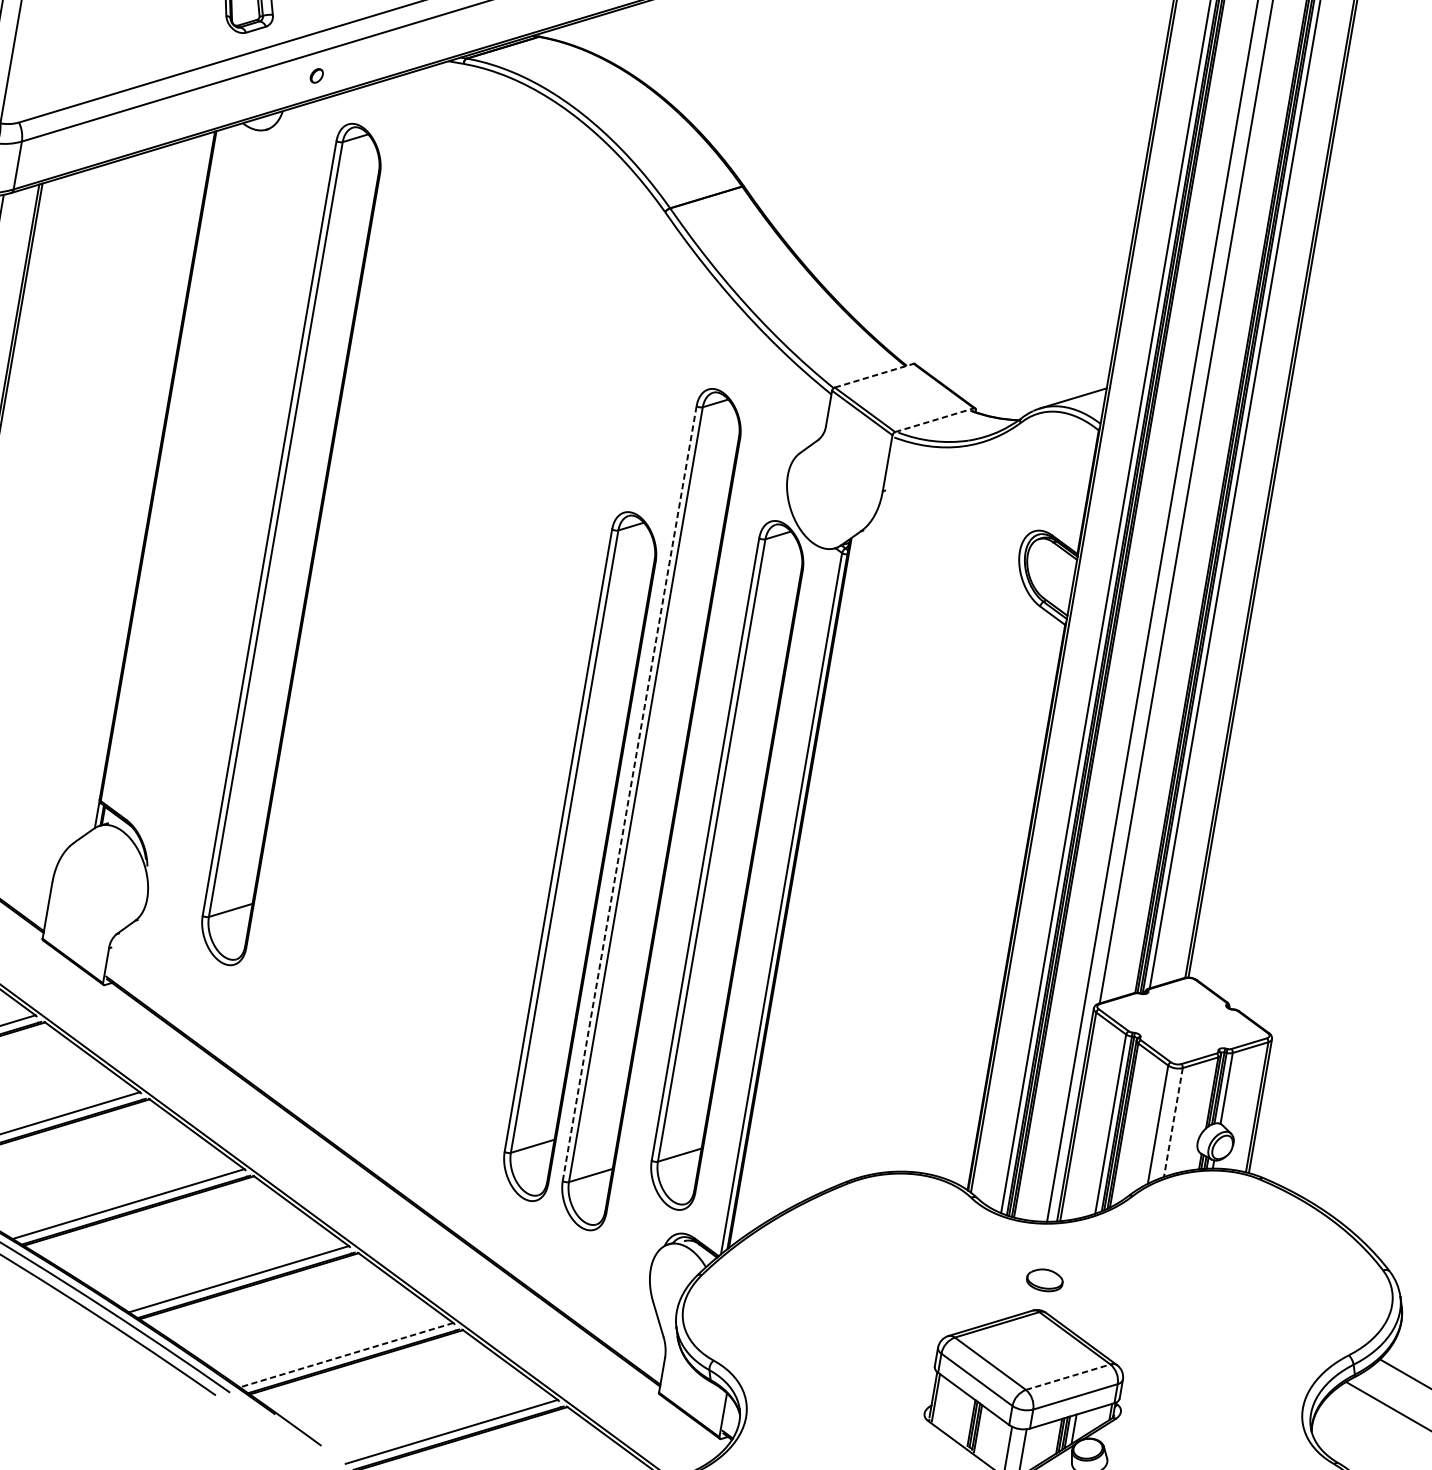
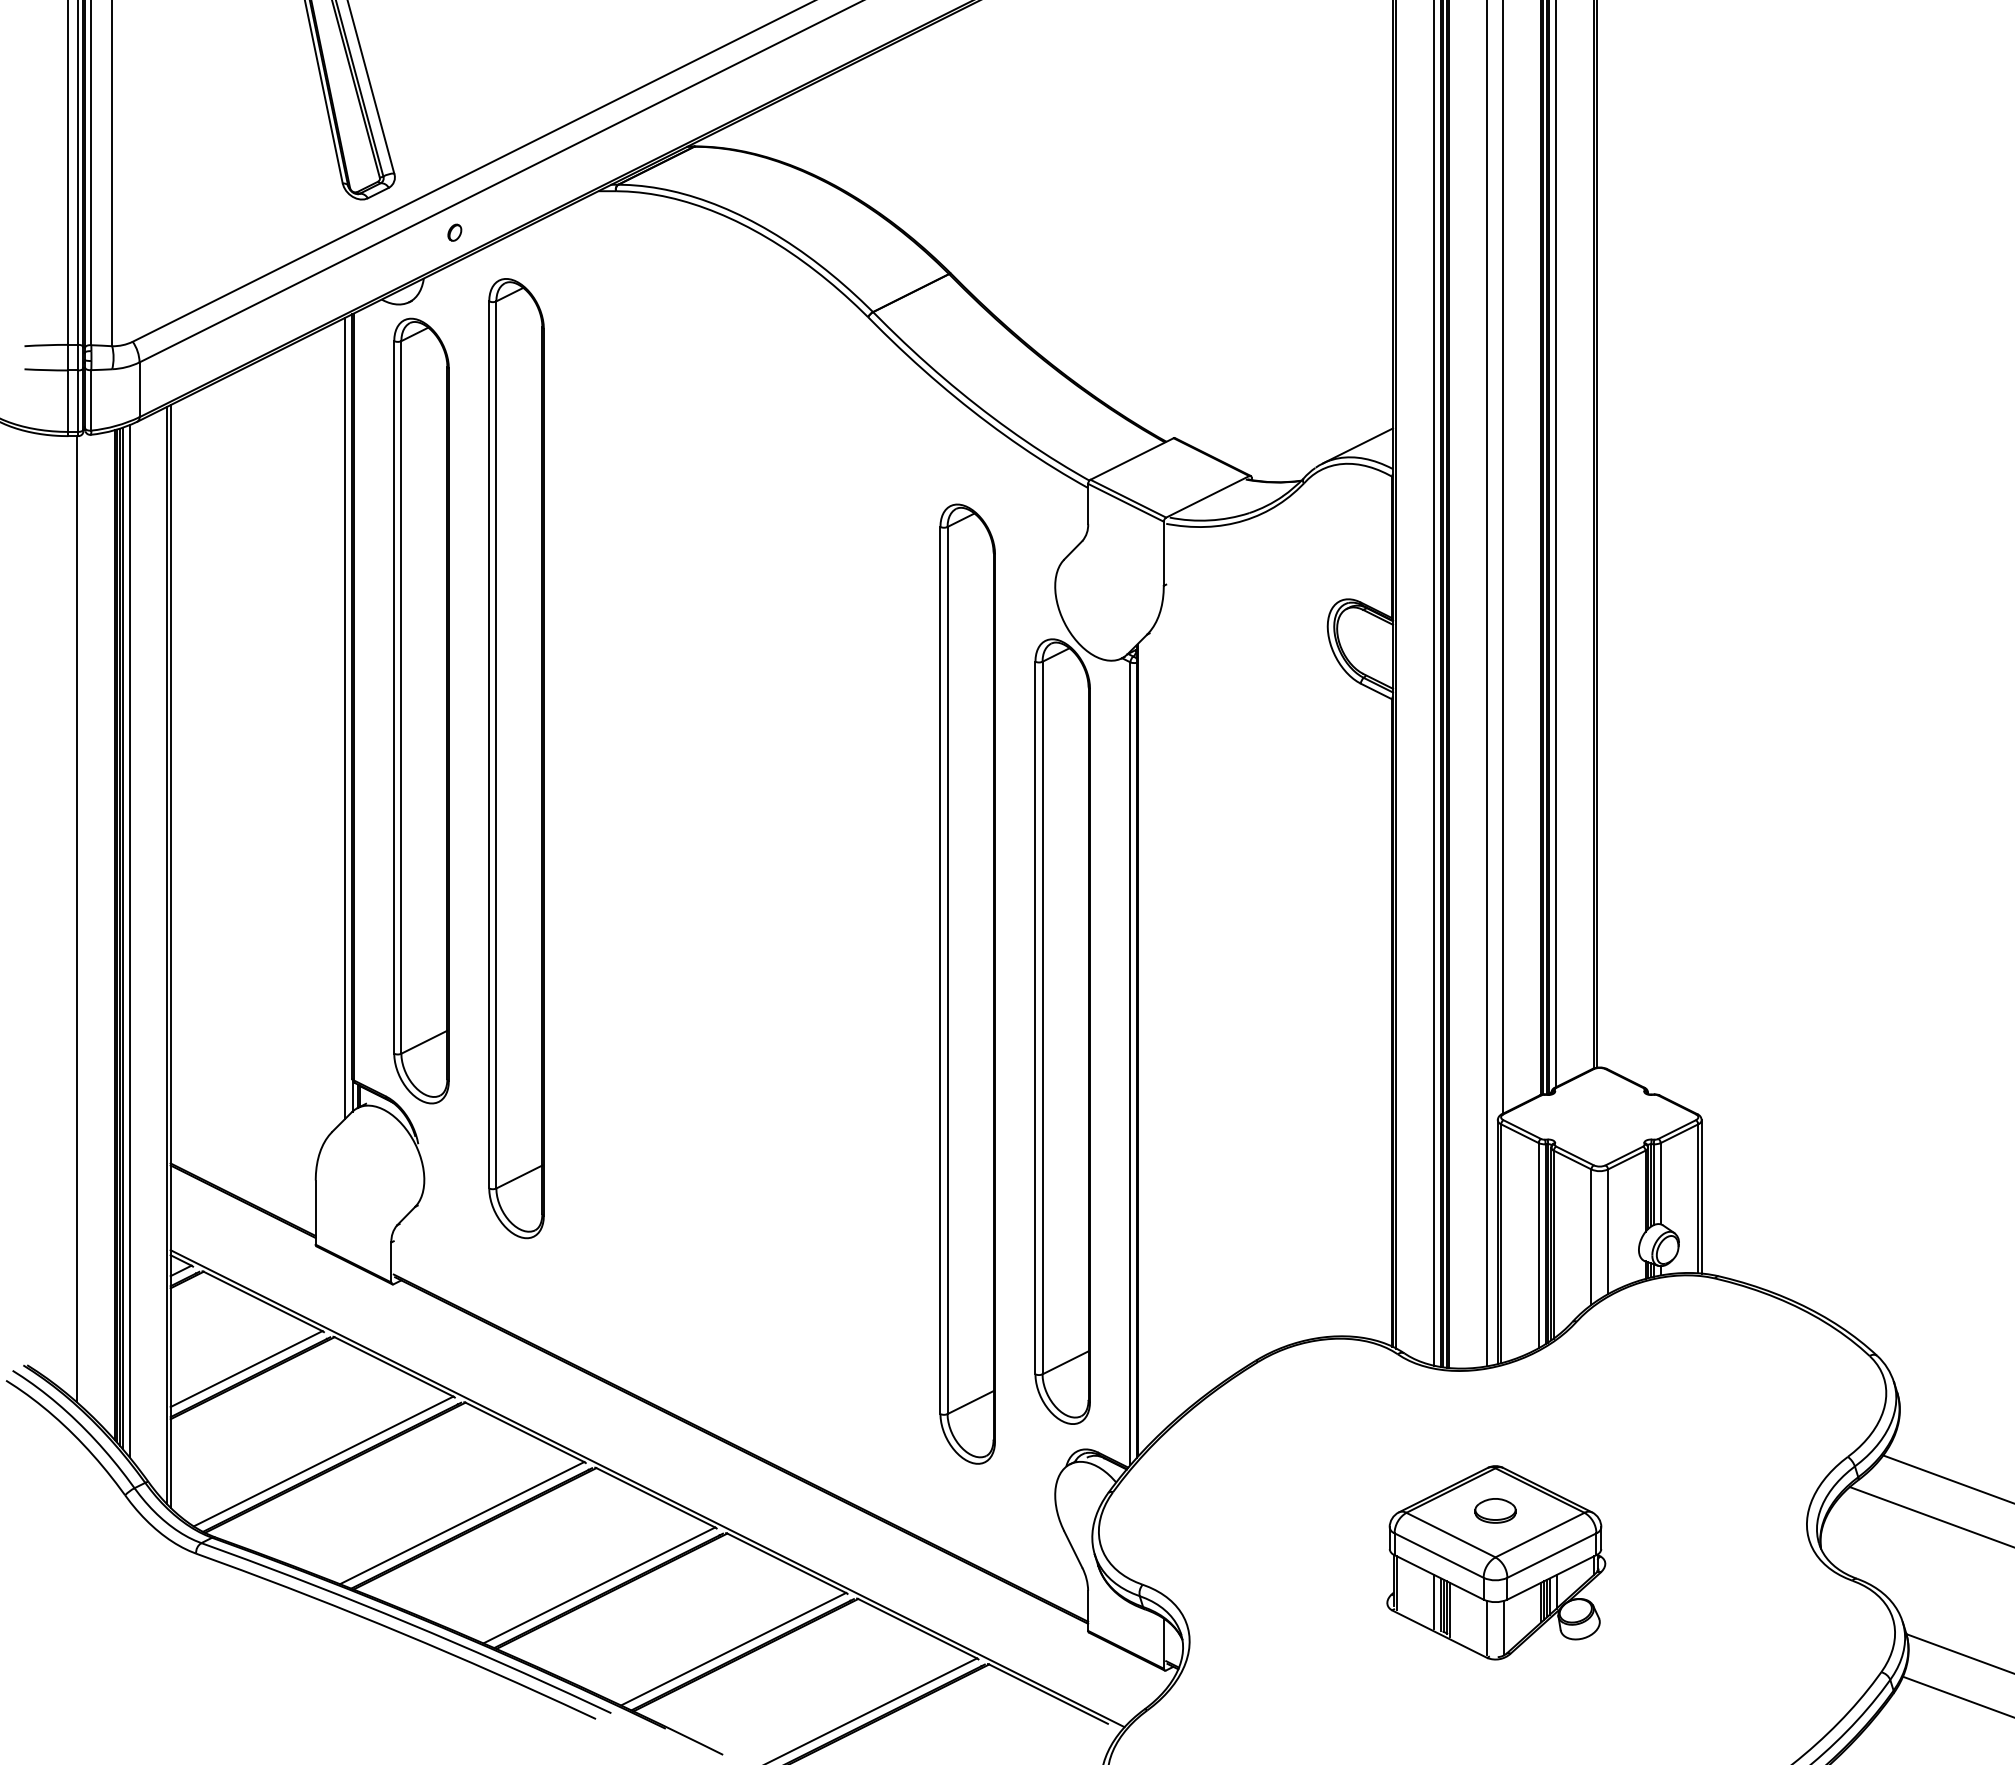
line: (874, 375) -> (1132, 458), dashed -> solid
line: (935, 419) -> (1208, 496), dashed -> solid
line: (148, 482) -> (345, 717), added
line: (629, 793) -> (940, 970), dashed -> solid
part: (580, 856) -> (421, 710), moved
line: (1173, 1123) -> (1608, 1232), dashed -> solid
part: (1044, 1279) -> (1495, 1510), moved
line: (346, 1355) -> (733, 1649), dashed -> solid
line: (1068, 1377) -> (1540, 1535), dashed -> solid
line: (965, 1420) -> (1434, 1602), added

